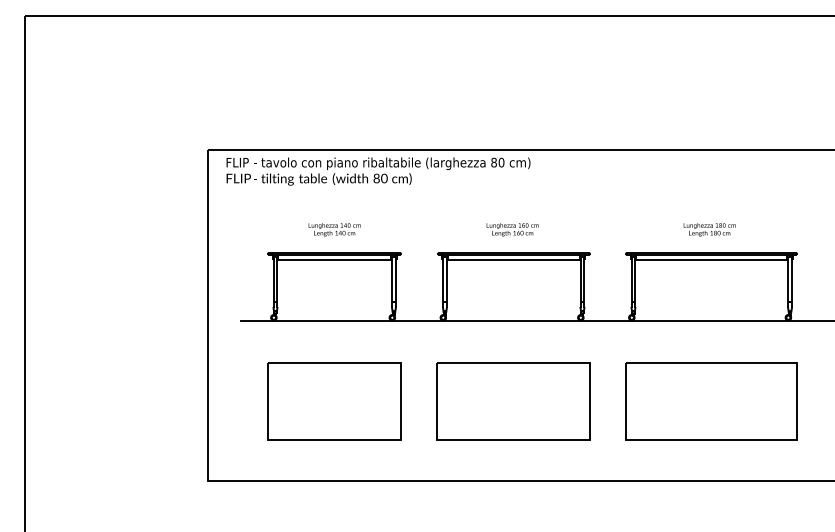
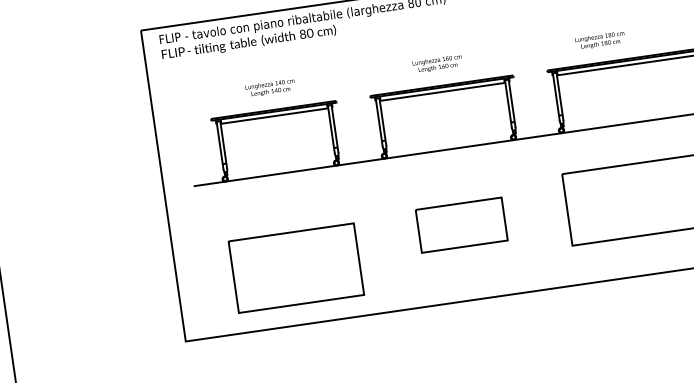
text: (709, 229) -> (599, 40), moved
part: (334, 401) -> (296, 268), moved
part: (513, 401) -> (461, 225), size x0.6

